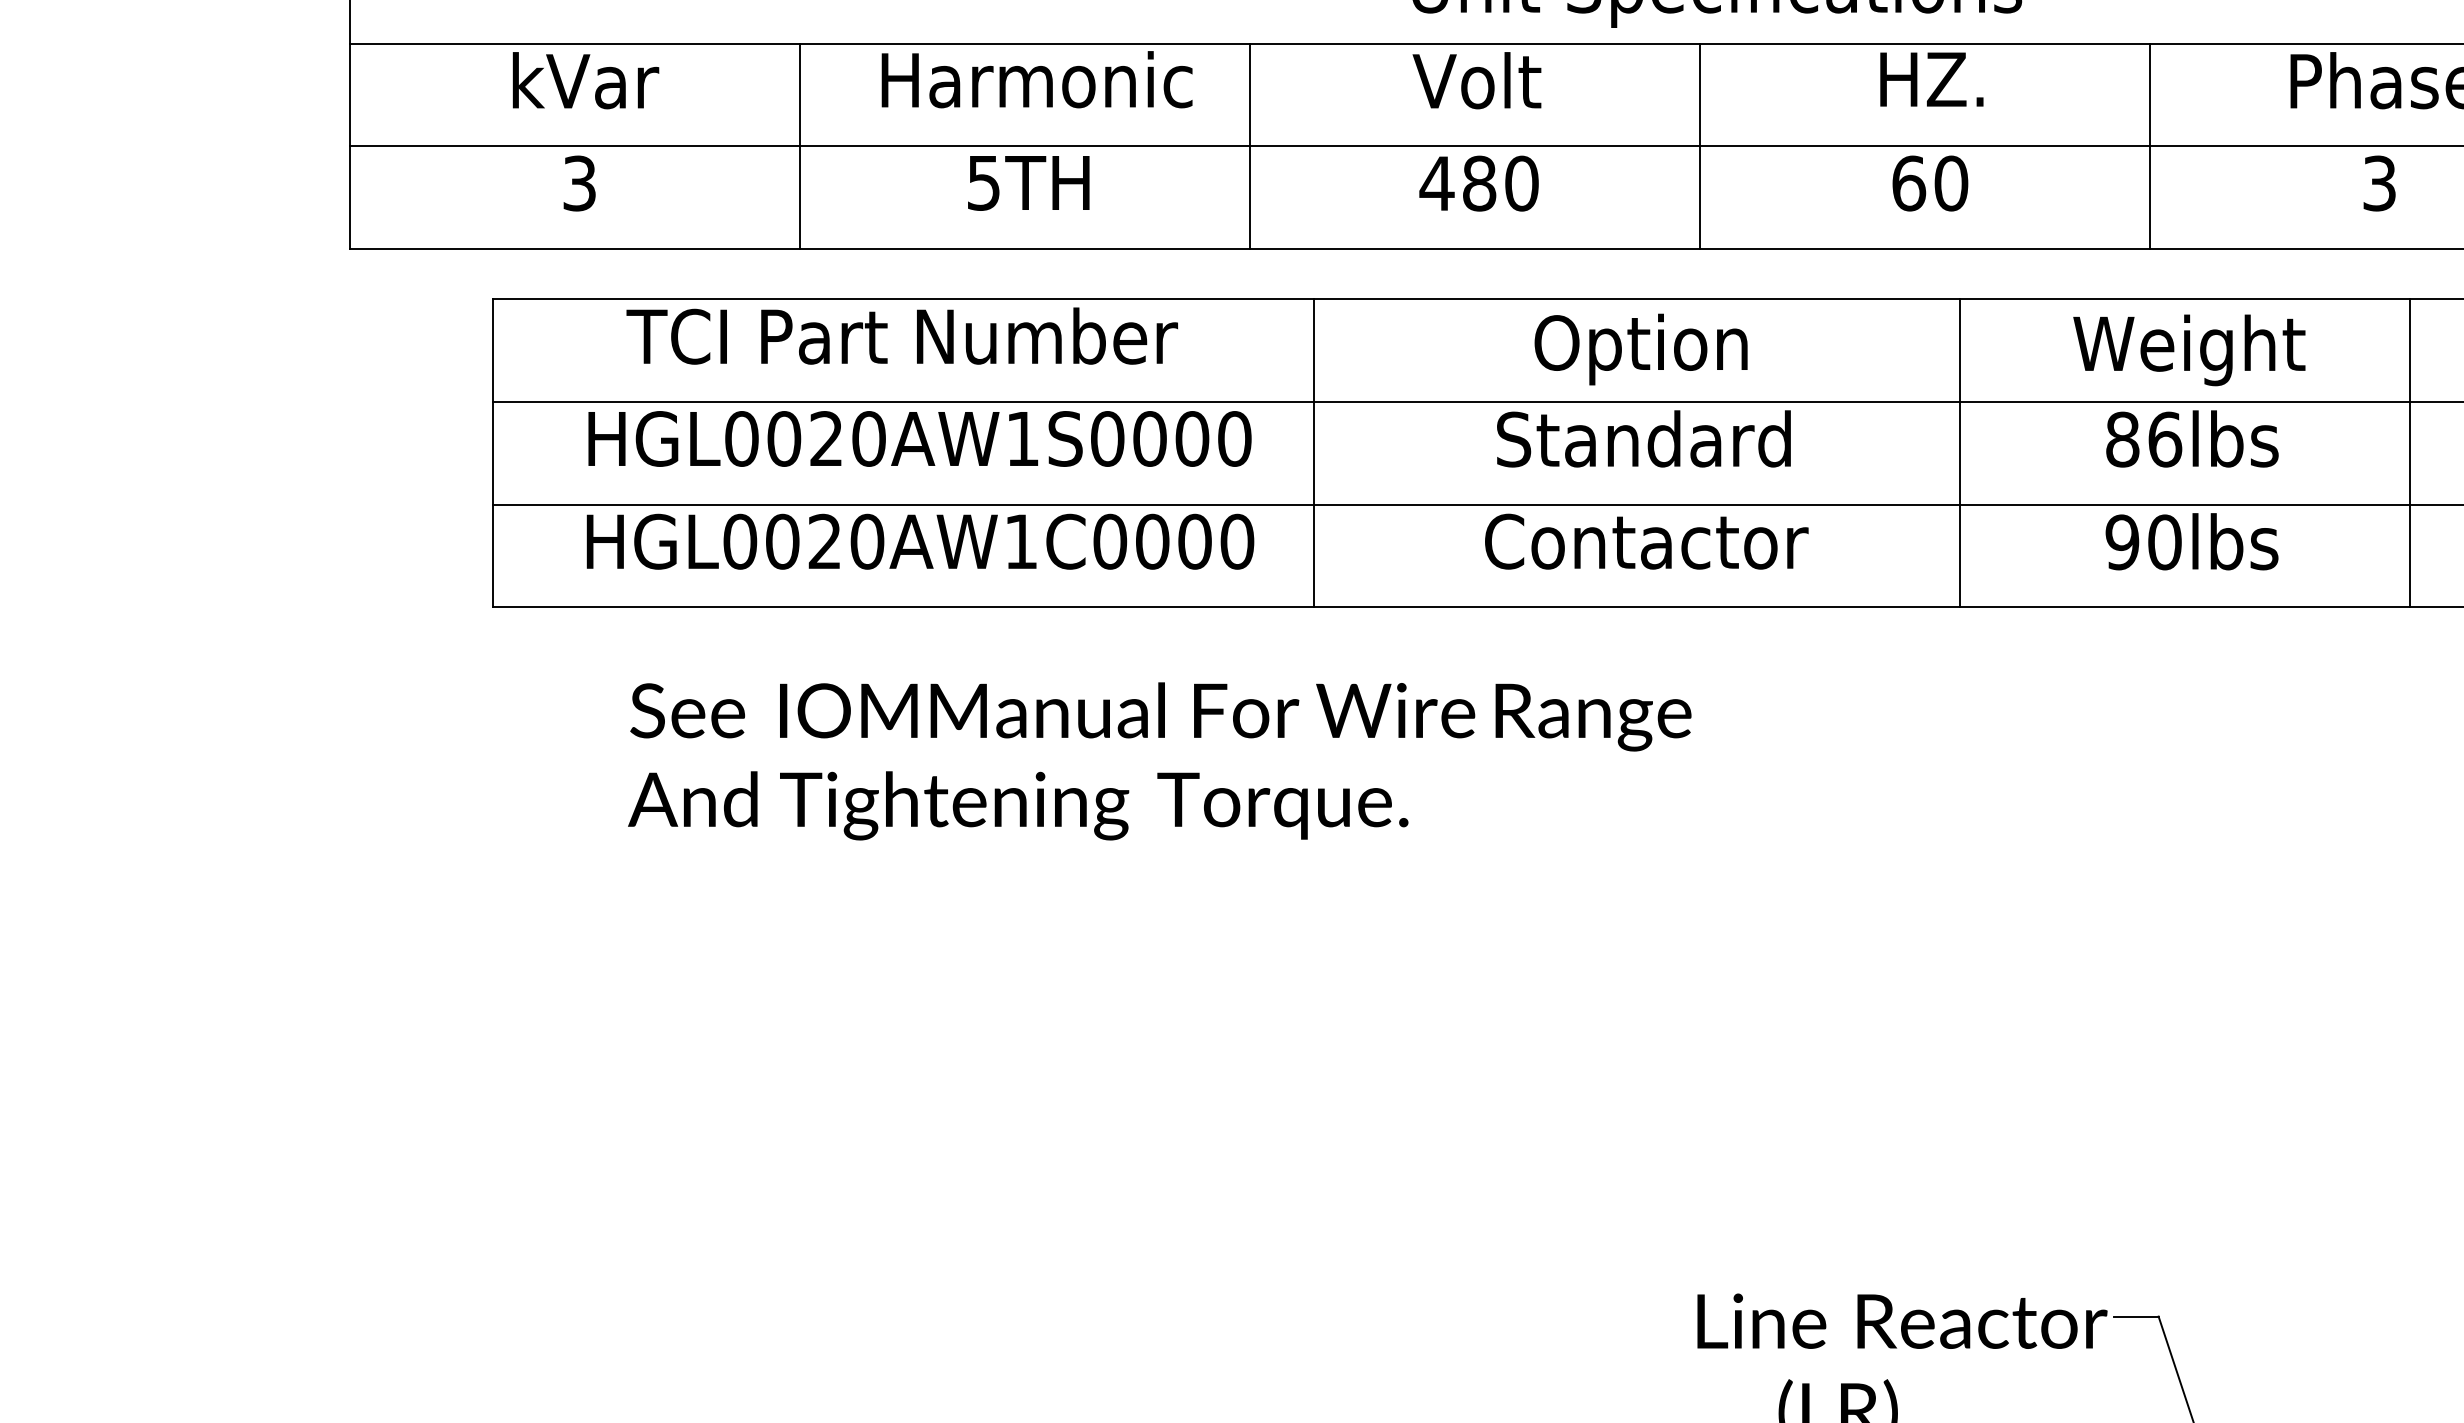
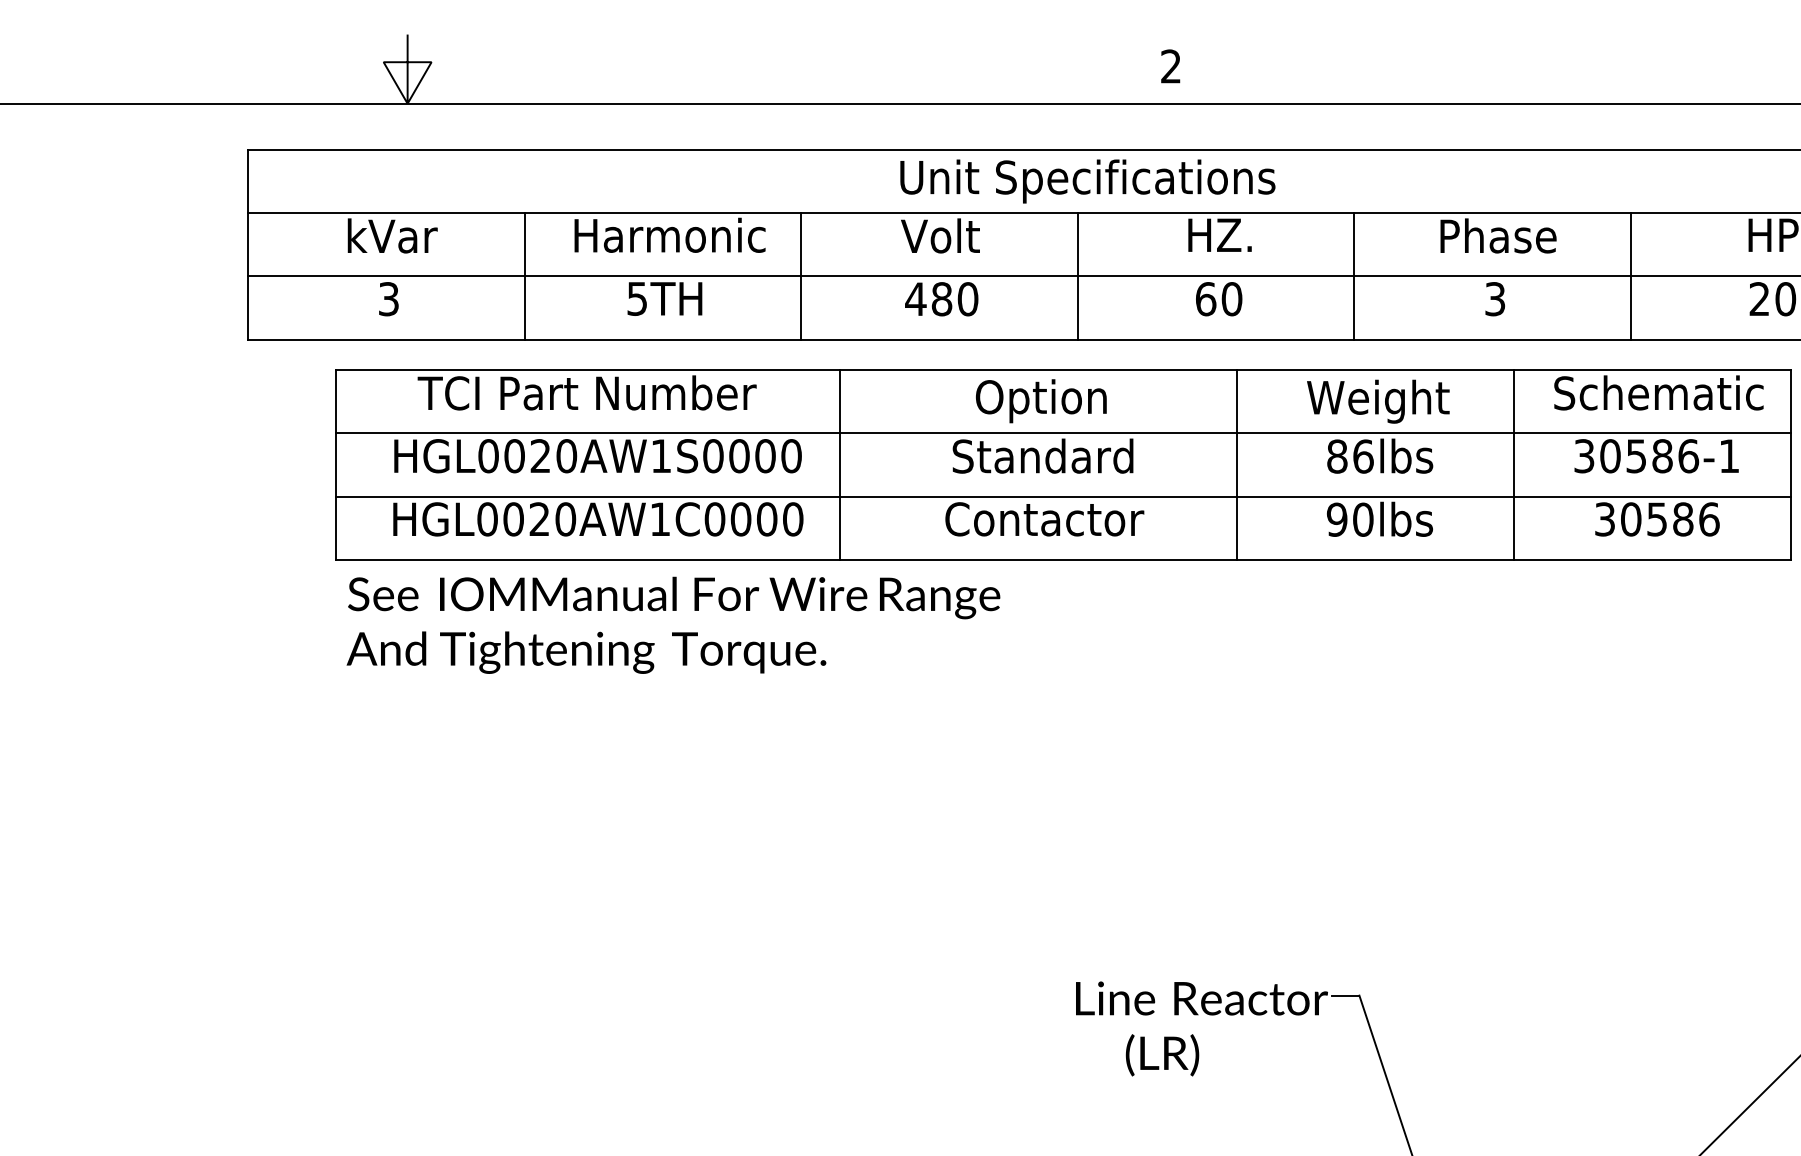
text: (1159, 759) -> (673, 624), moved

